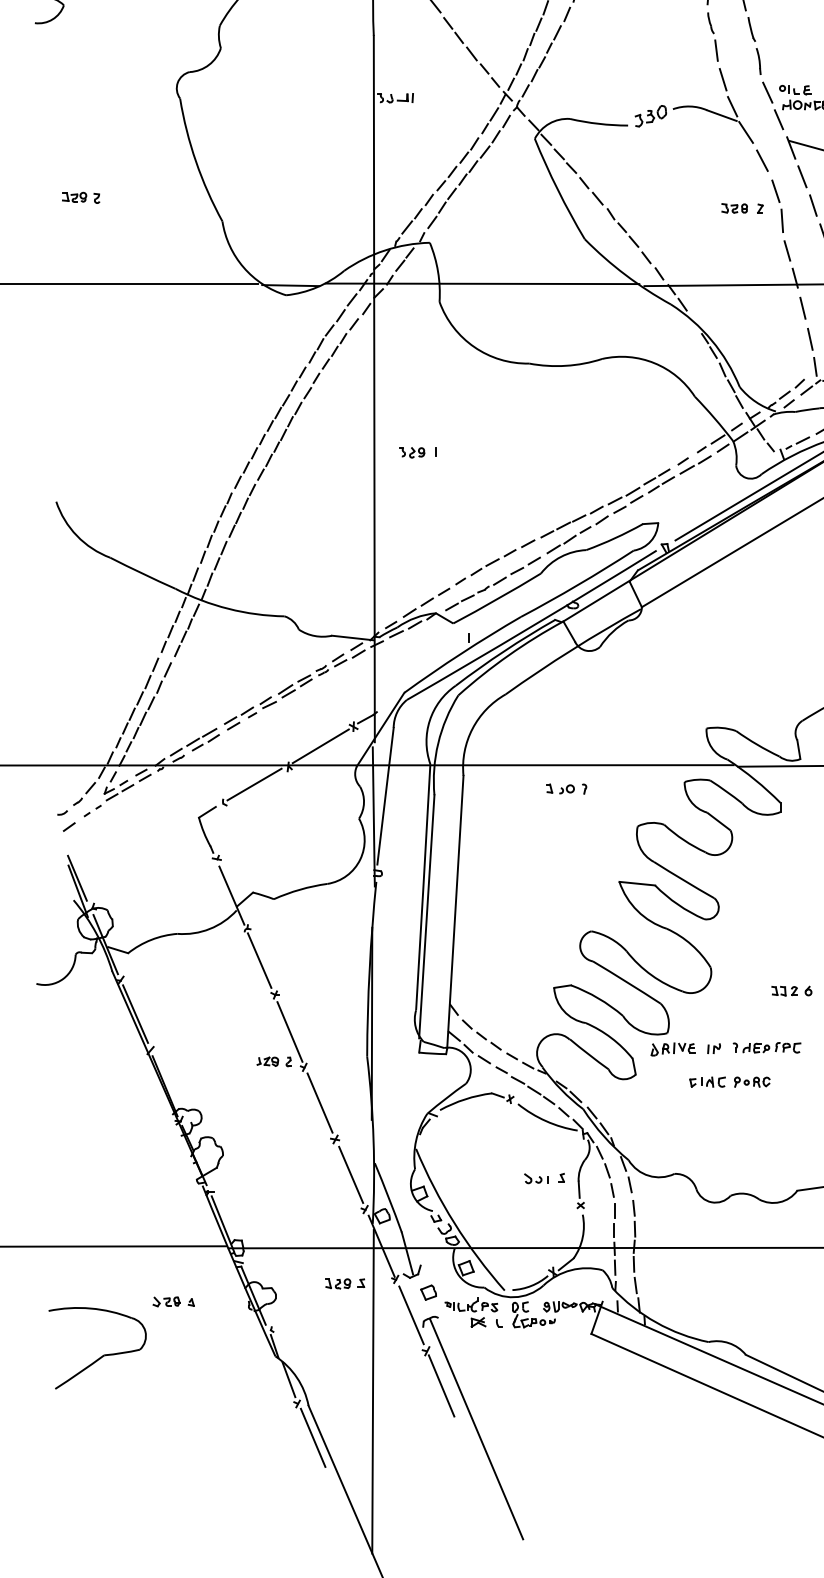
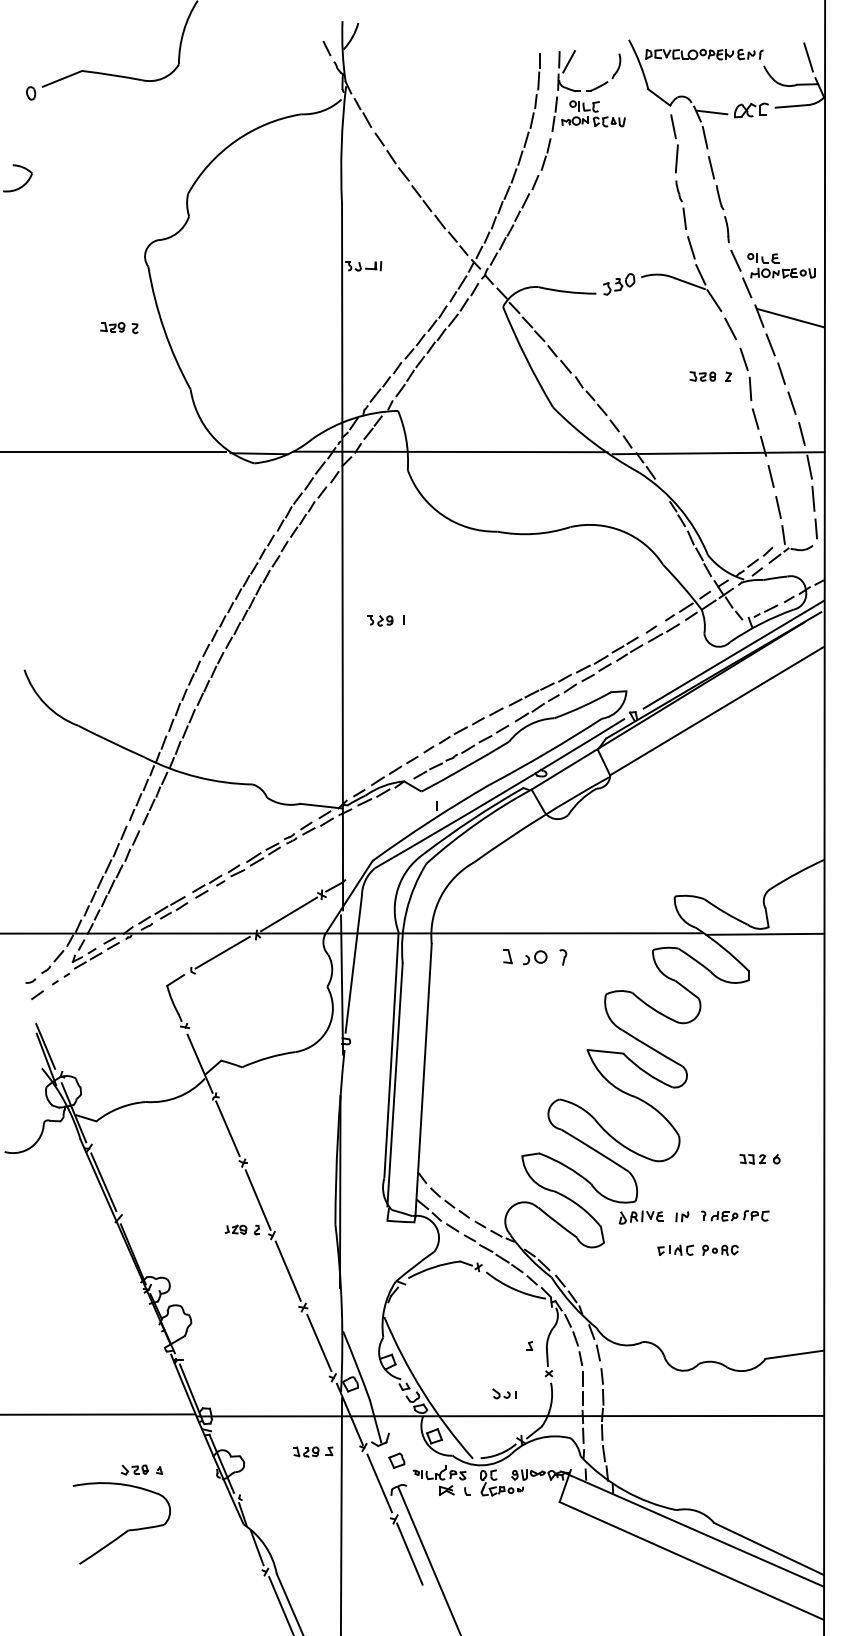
part: (81, 198) -> (119, 328), moved
part: (566, 788) -> (534, 956), size x1.6
part: (536, 1178) -> (504, 1393), moved
part: (102, 1355) -> (126, 1530), moved

